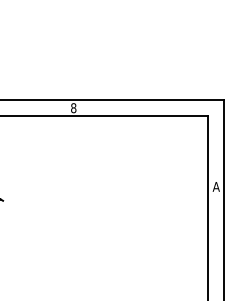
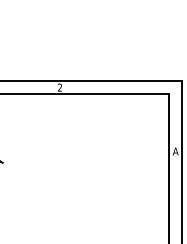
text: (73, 108) -> (59, 87), 8 -> 2

